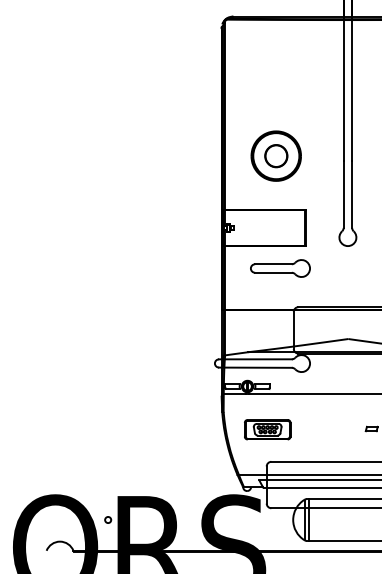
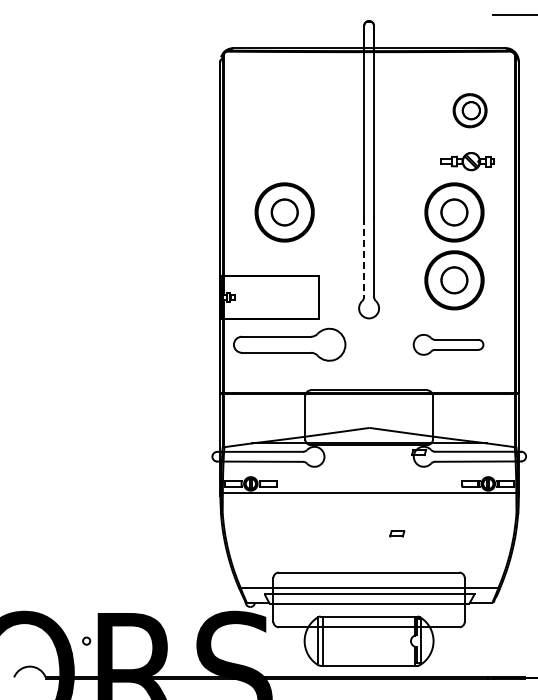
line: (344, 194) -> (364, 257), solid -> dashed
part: (280, 268) -> (289, 344), size x1.6
part: (267, 429) -> (274, 534), removed

